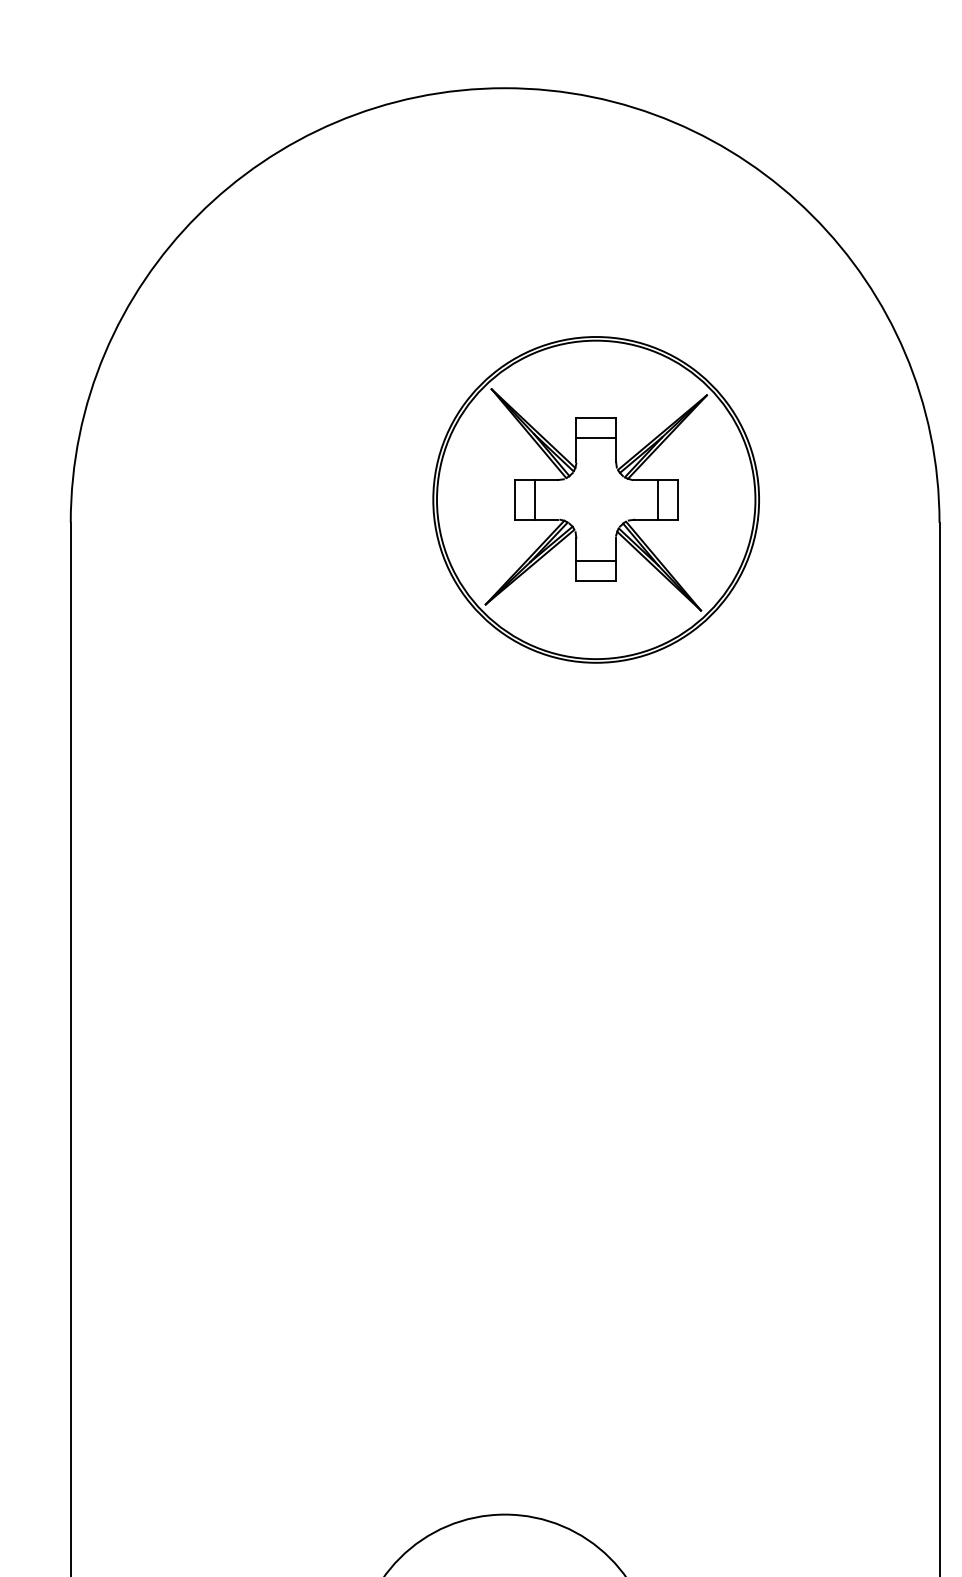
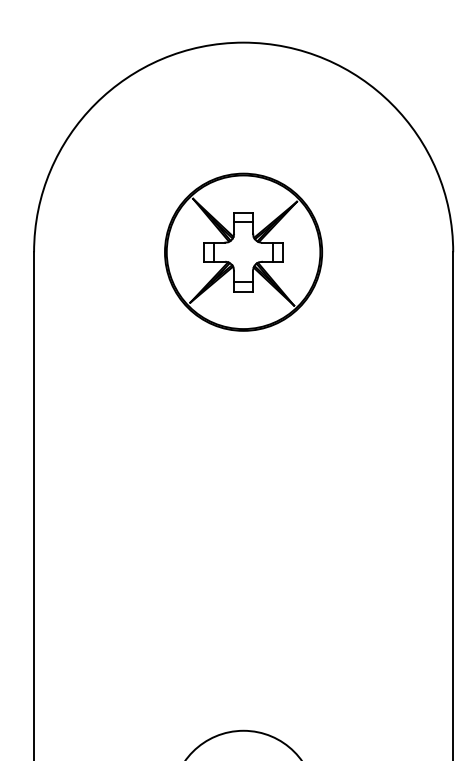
part: (596, 498) -> (243, 251), moved

